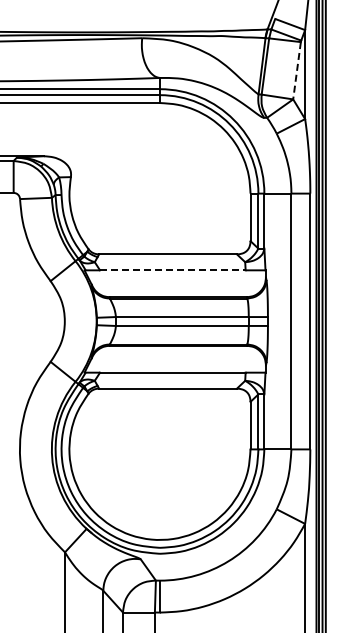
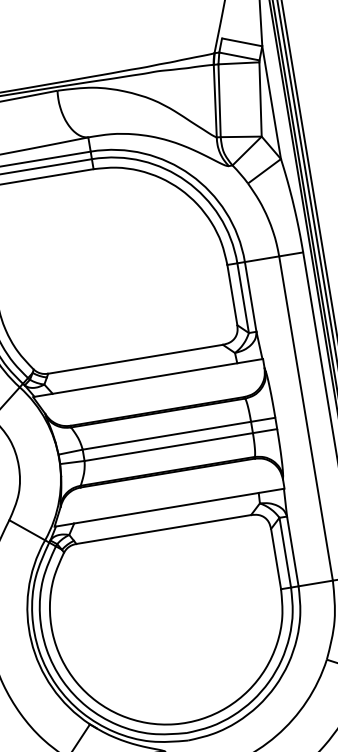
line: (297, 70) -> (261, 99), dashed -> solid
line: (172, 270) -> (144, 378), dashed -> solid

